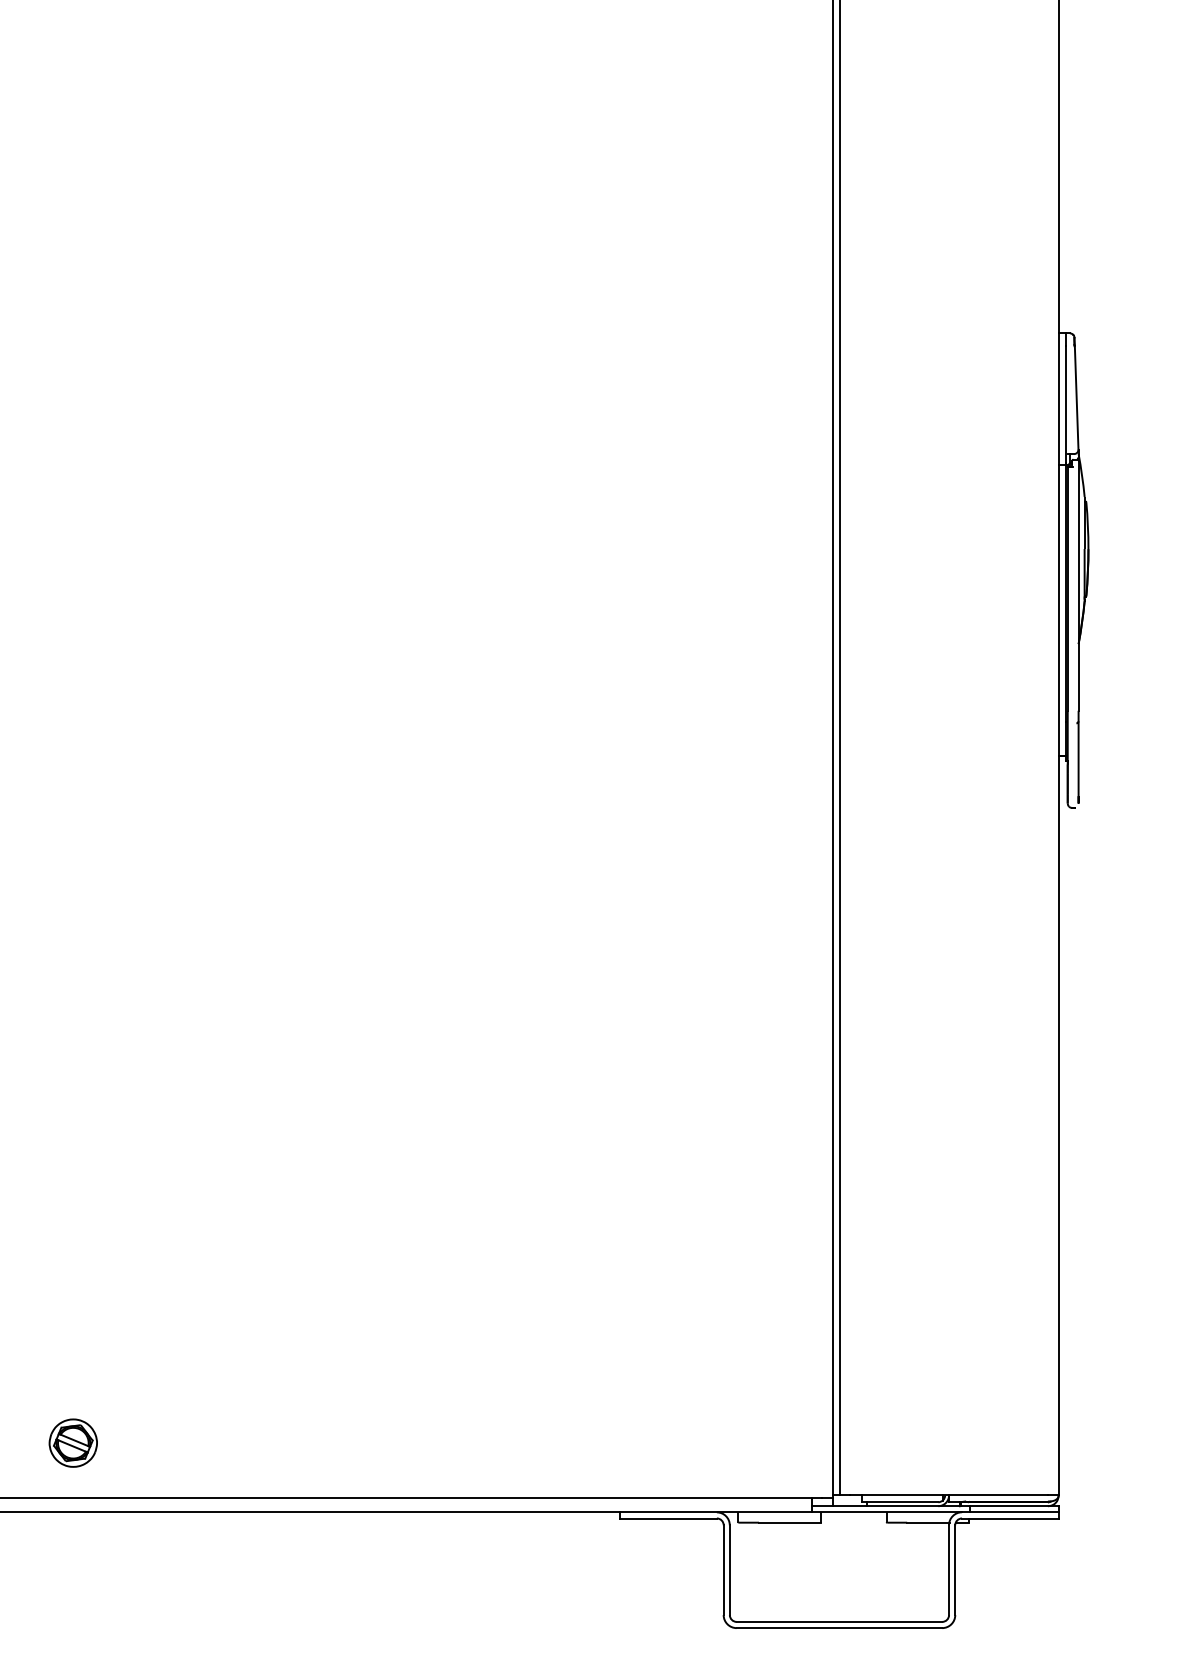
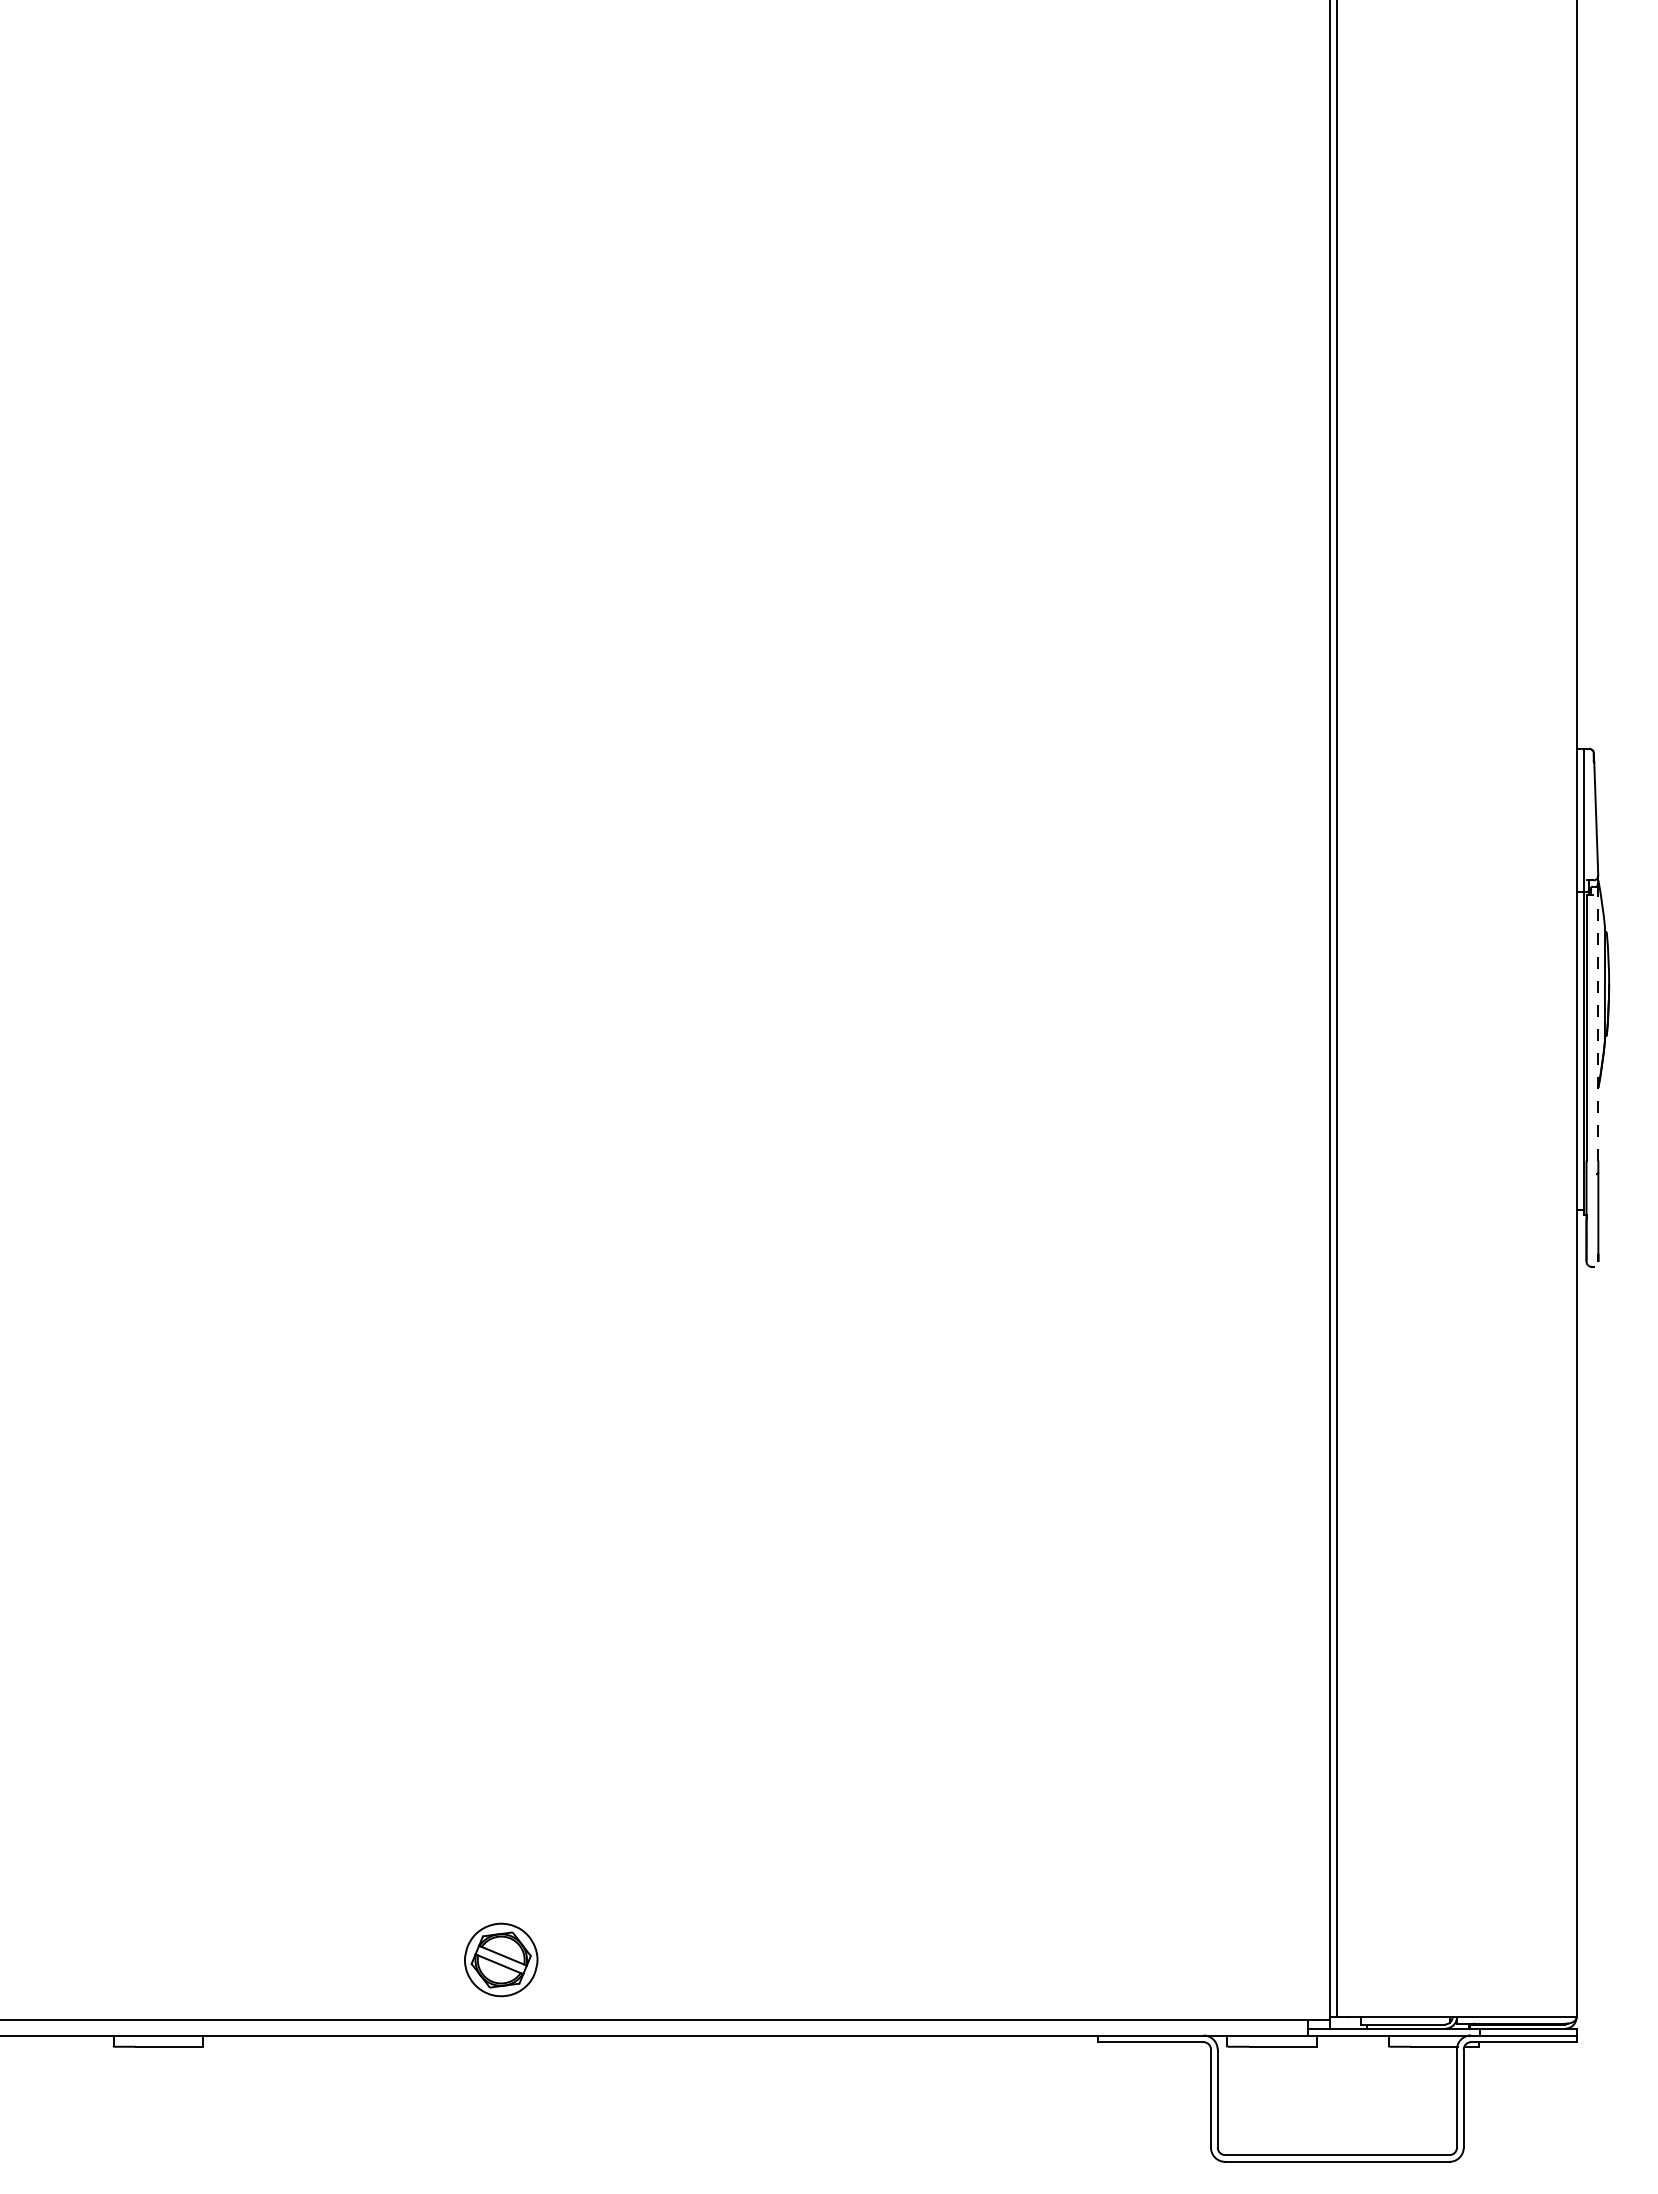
line: (1078, 585) -> (1598, 1023), solid -> dashed
part: (72, 1442) -> (500, 1959), size x1.4

